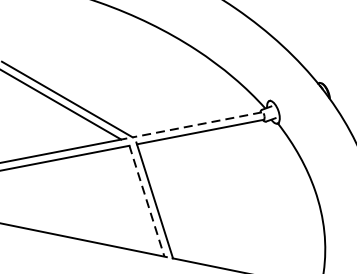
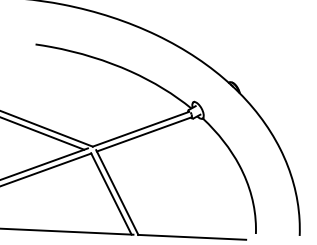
line: (196, 125) -> (140, 129), dashed -> solid
line: (146, 201) -> (111, 194), dashed -> solid

